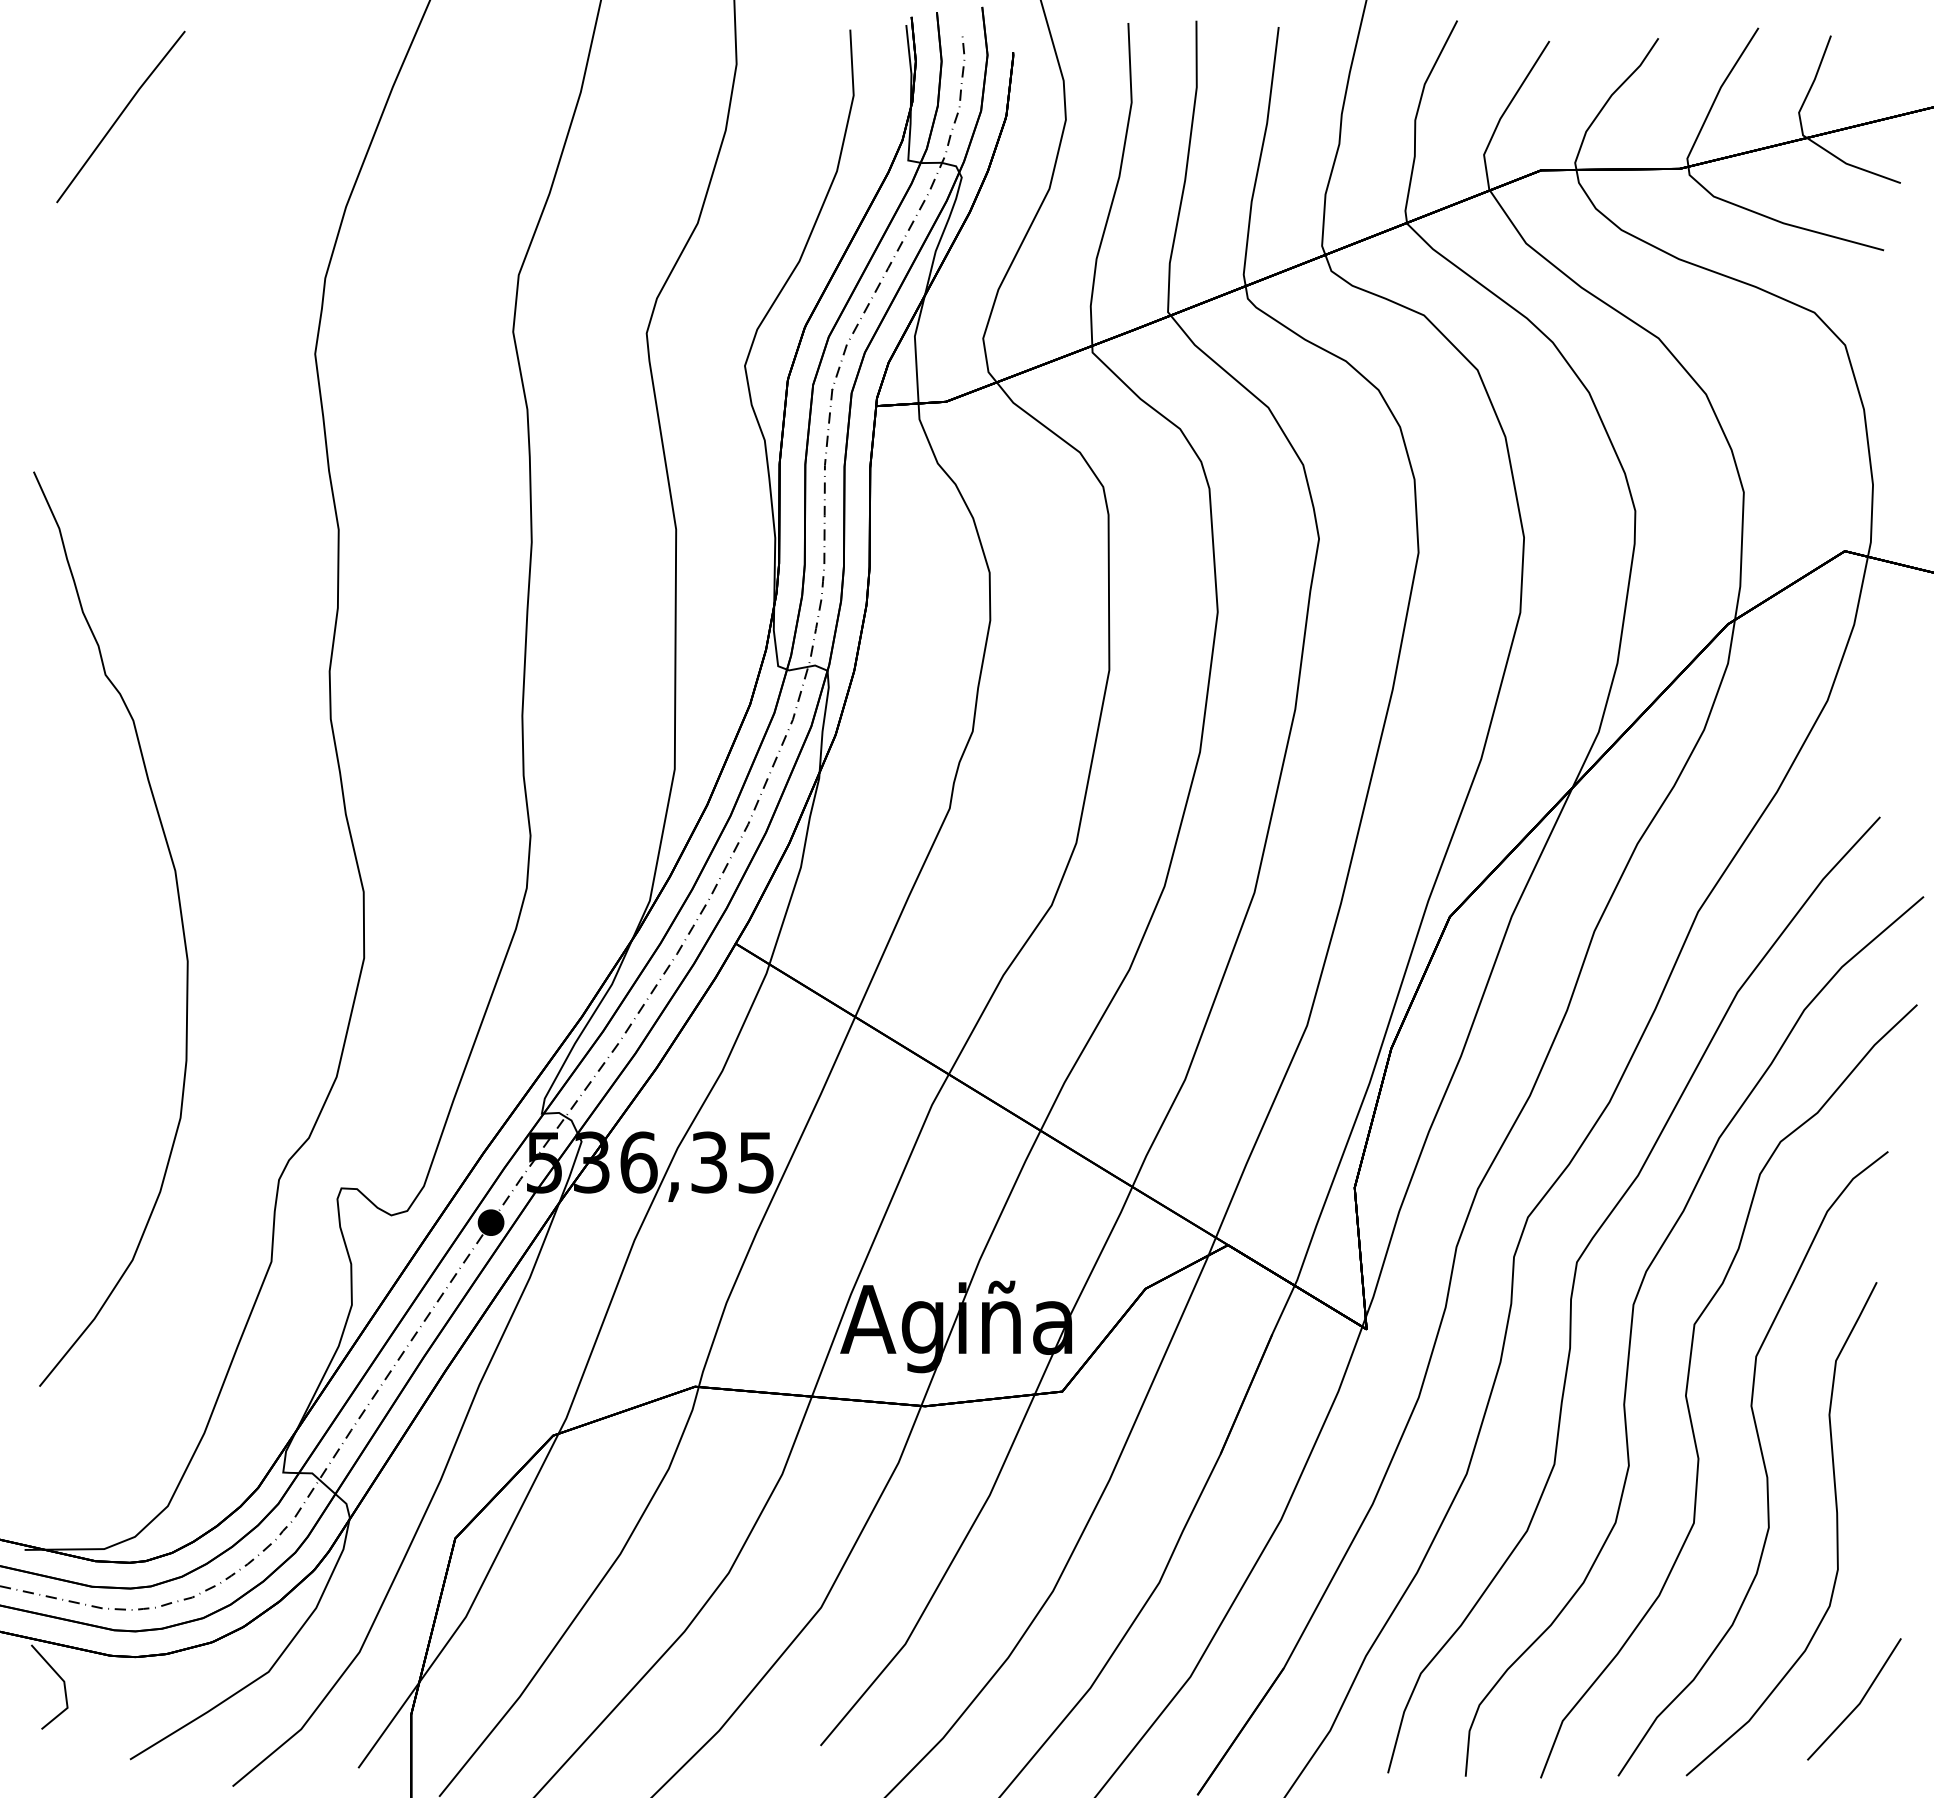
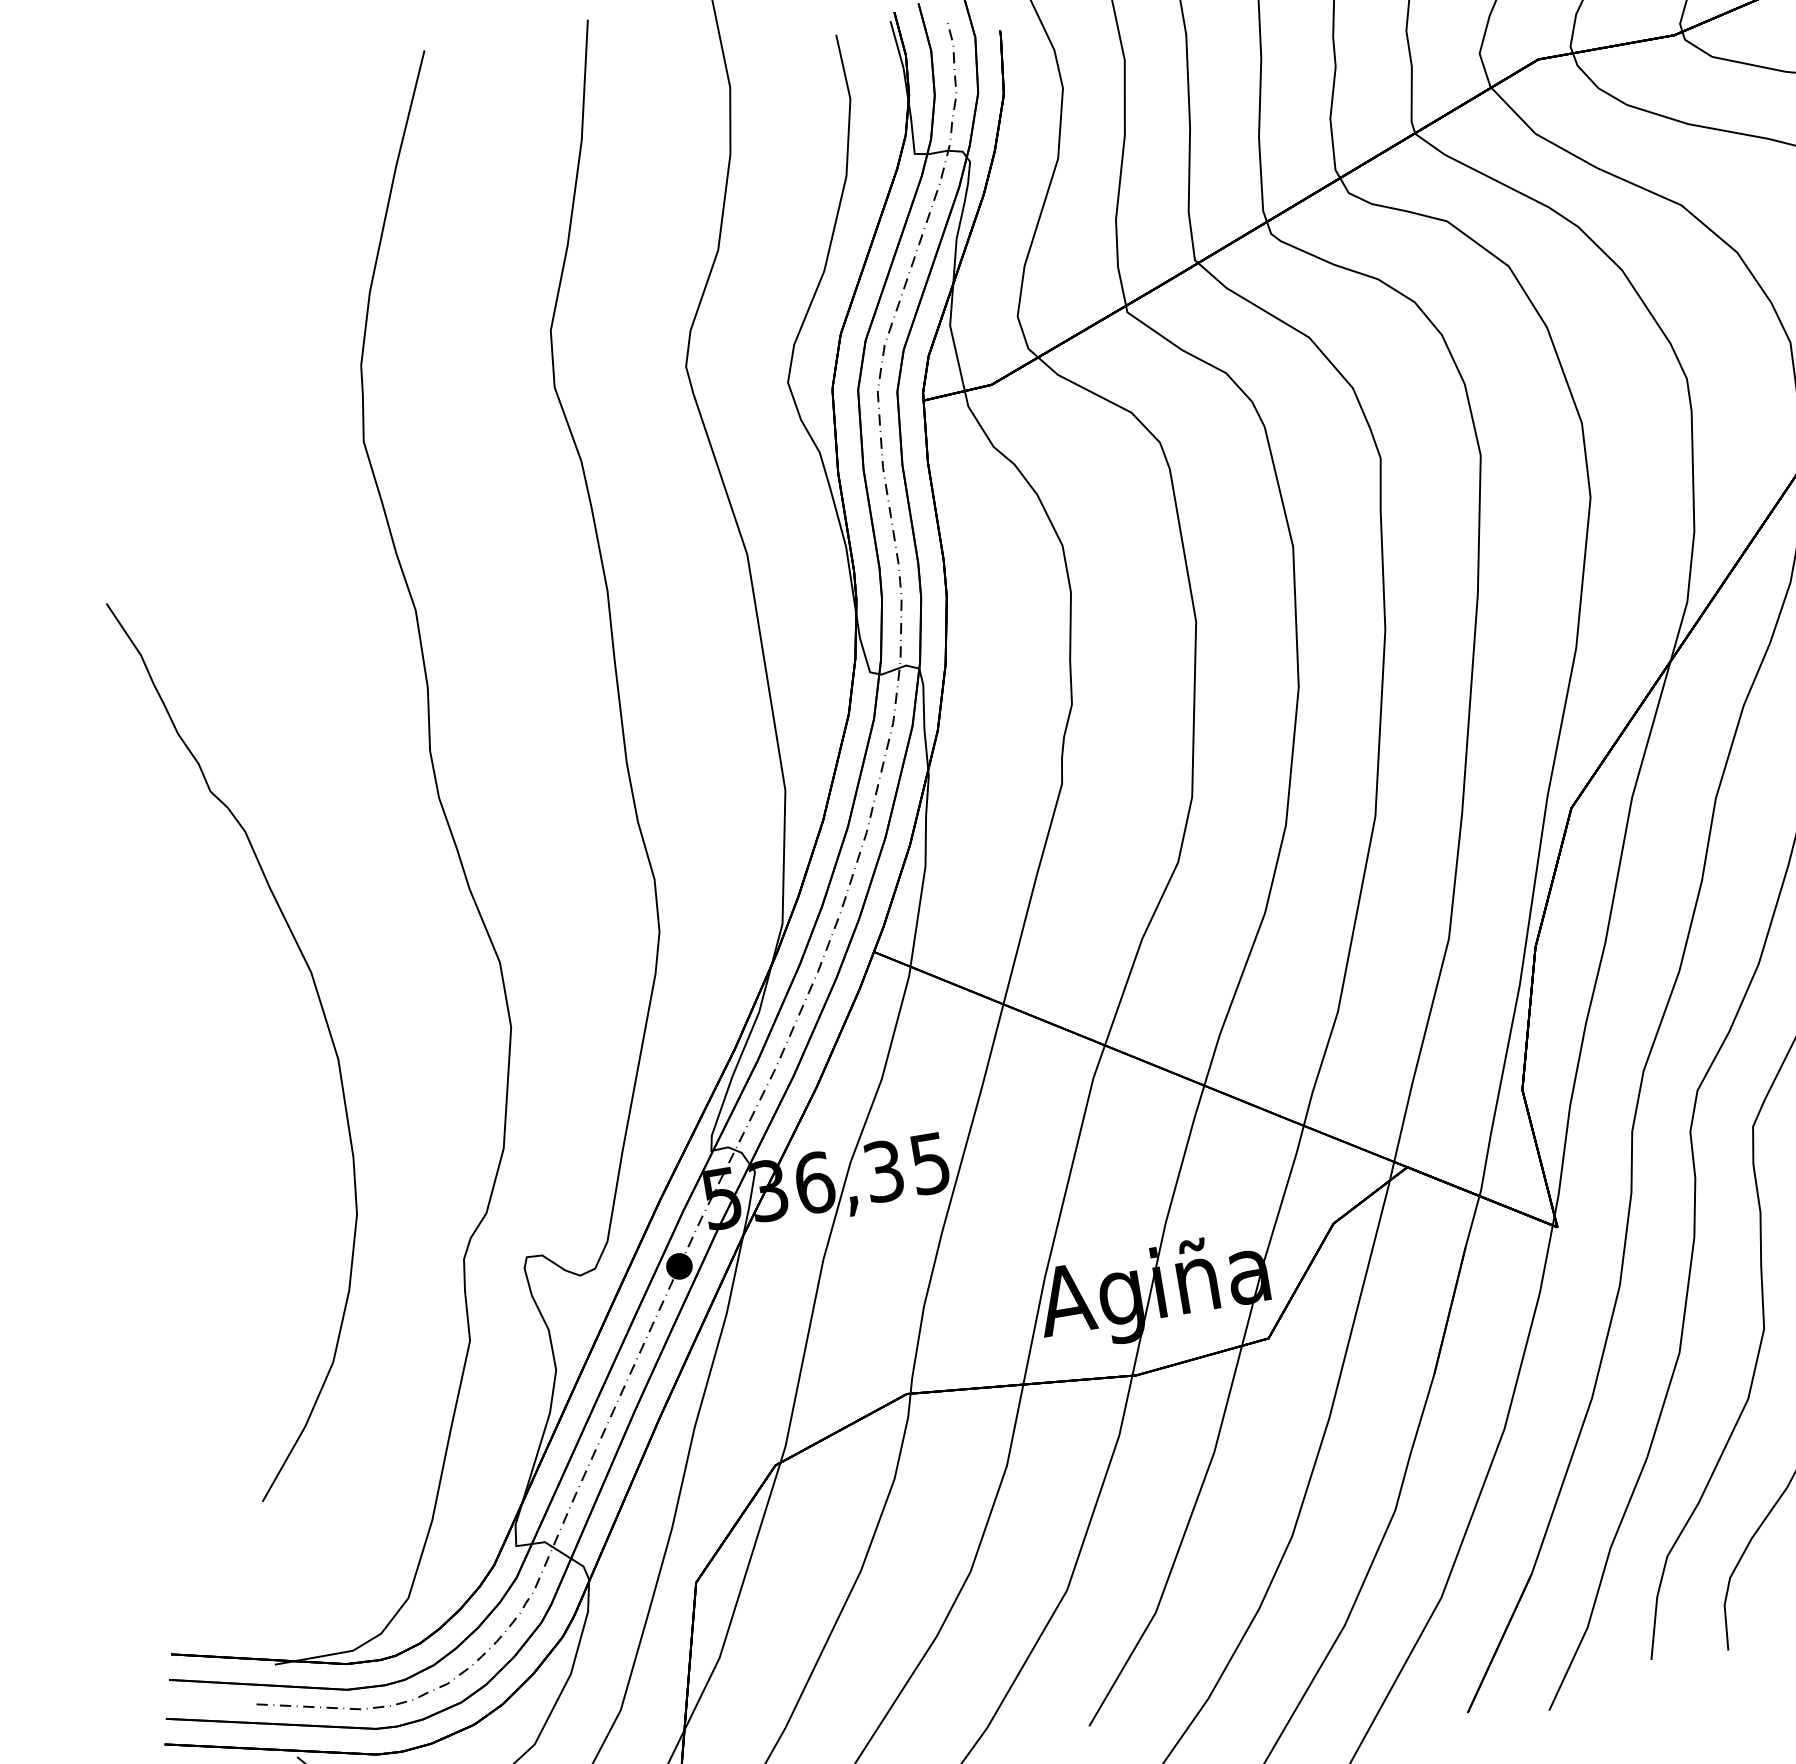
line: (120, 116) -> (133, 240), removed

